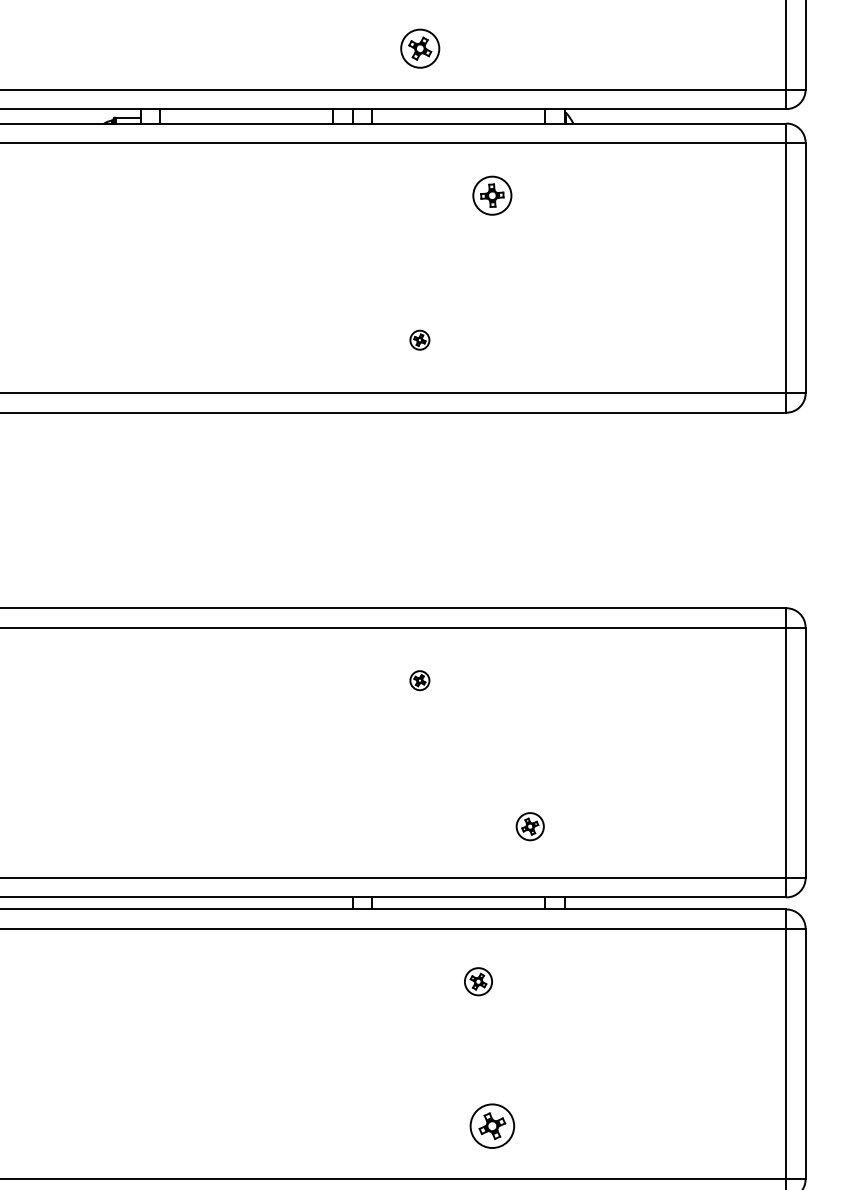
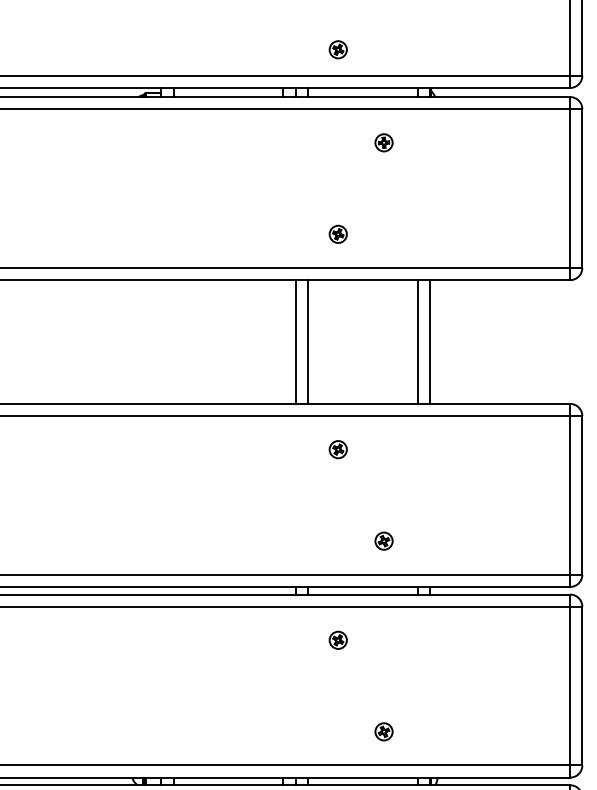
part: (418, 48) -> (337, 49), size x0.71
part: (491, 195) -> (383, 142), size x0.71
part: (418, 339) -> (337, 233), size x1.43
line: (352, 509) -> (295, 341), added
line: (371, 509) -> (307, 341), added
line: (545, 509) -> (417, 341), added
line: (564, 509) -> (429, 341), added
part: (418, 680) -> (337, 449), size x1.43
part: (529, 825) -> (383, 540), moved
part: (477, 980) -> (337, 639), moved
part: (491, 1125) -> (383, 731), size x0.62

